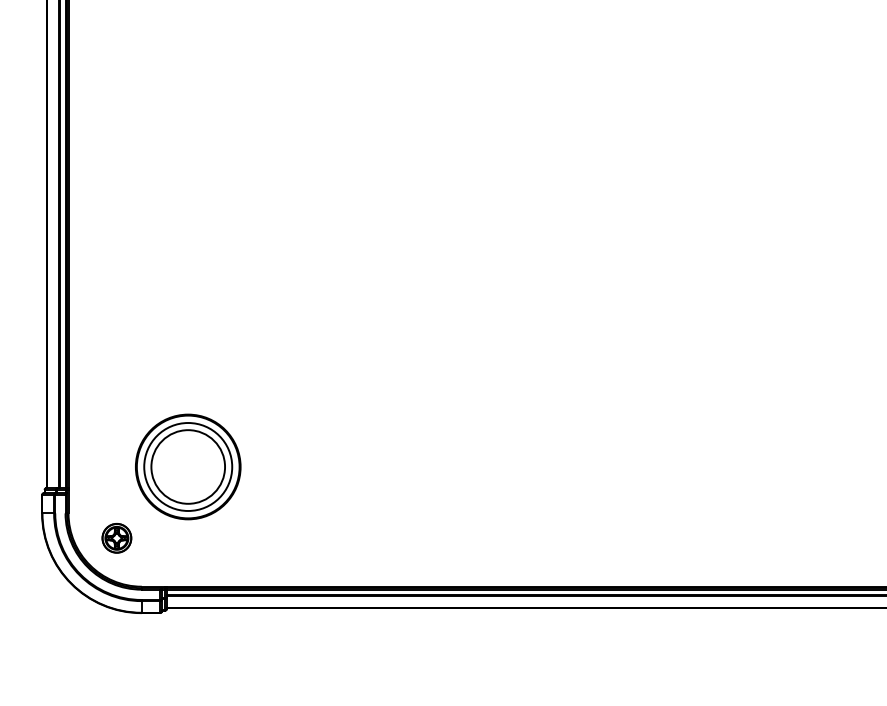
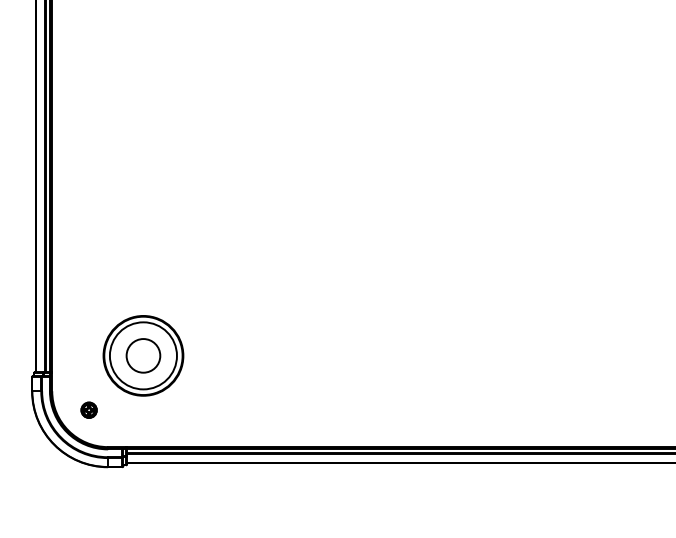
circle: (188, 466) -> (143, 355), size x0.6
part: (116, 538) -> (88, 410), size x0.7

